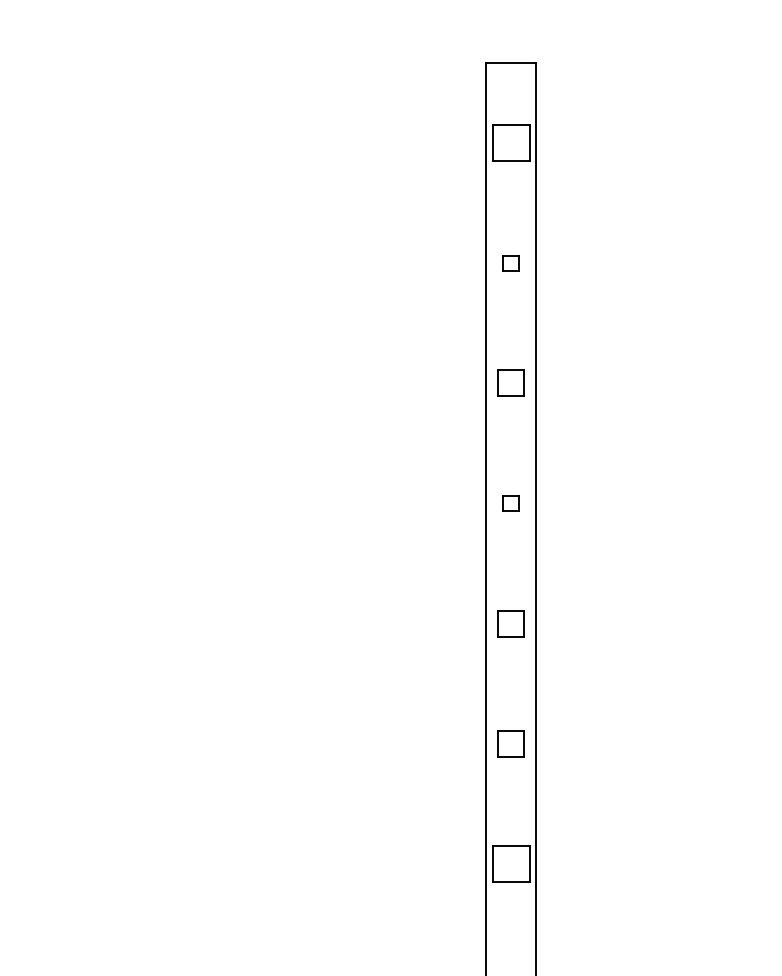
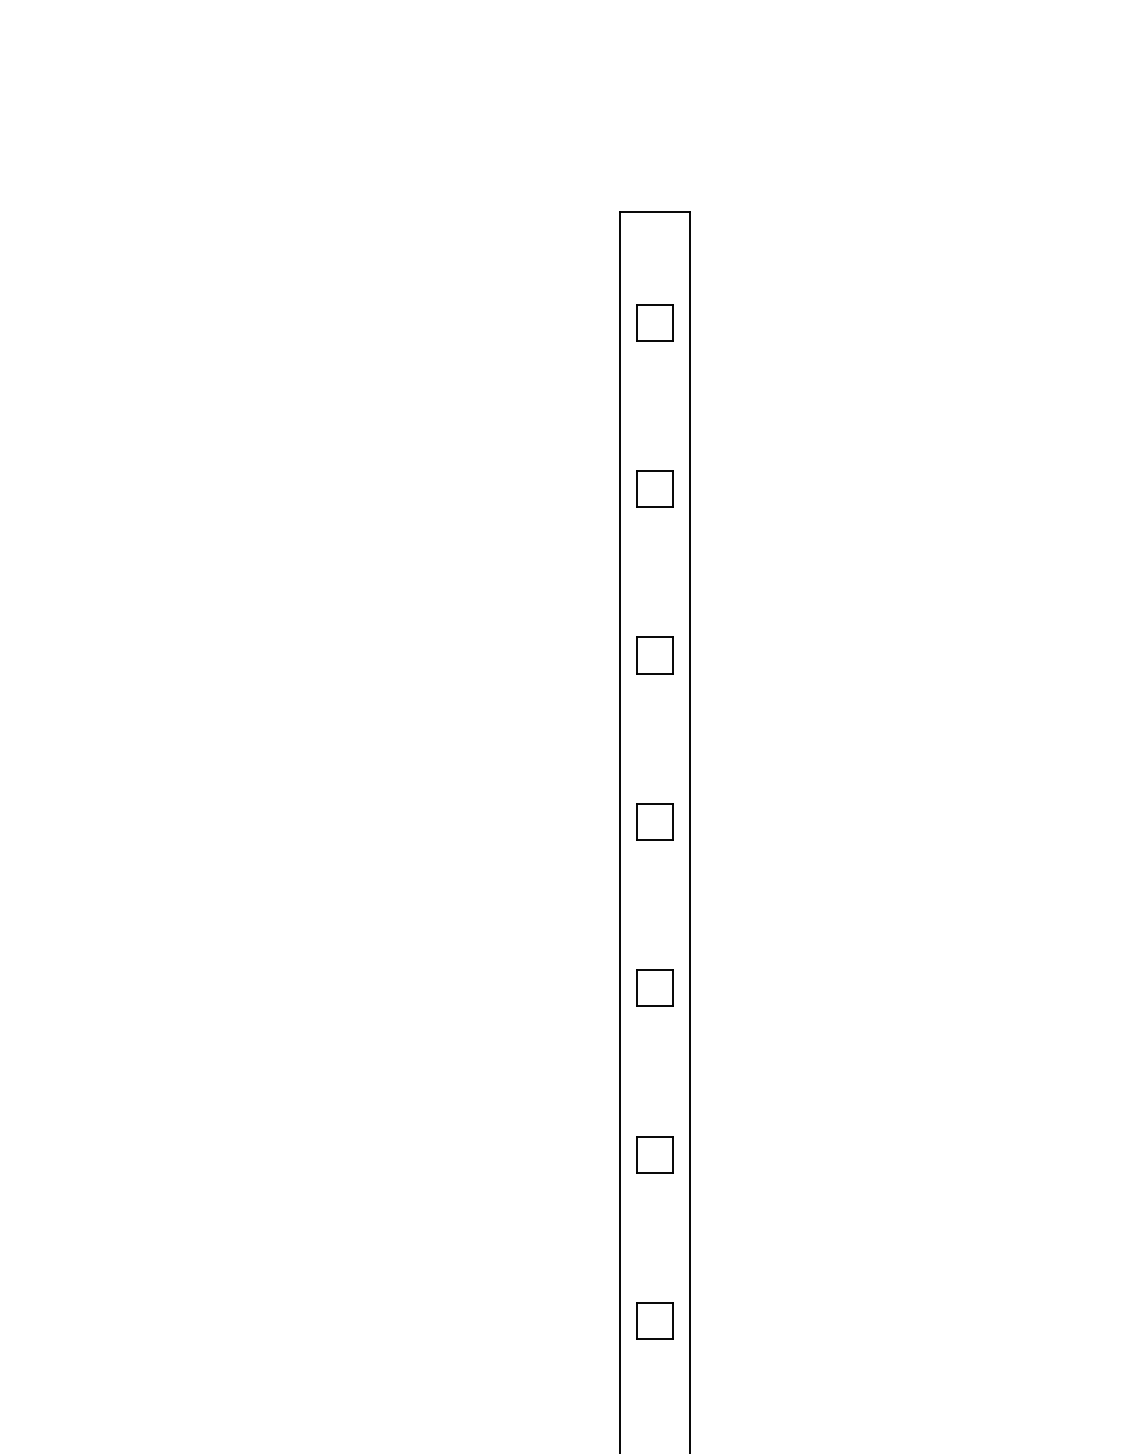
part: (510, 143) -> (654, 322), size x0.71
part: (510, 262) -> (654, 488), size x1.67
part: (510, 503) -> (654, 821), size x1.67
part: (510, 863) -> (654, 1320), size x0.71

